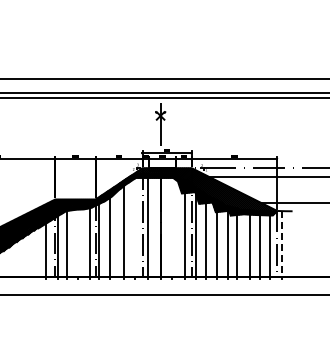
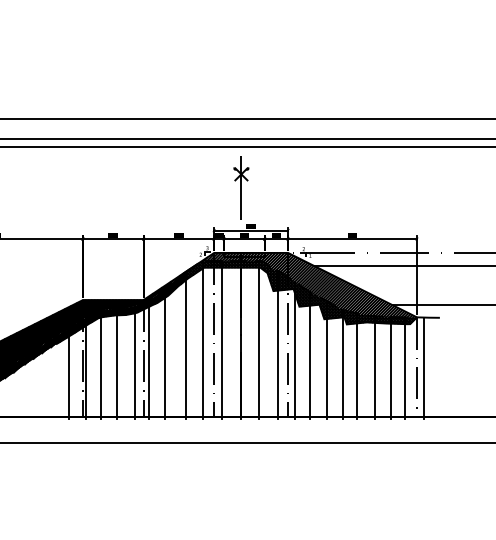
line: (134, 224) -> (202, 337), added
line: (172, 224) -> (259, 337), added
line: (77, 240) -> (116, 361), added
line: (281, 243) -> (423, 366), dashed -> solid

